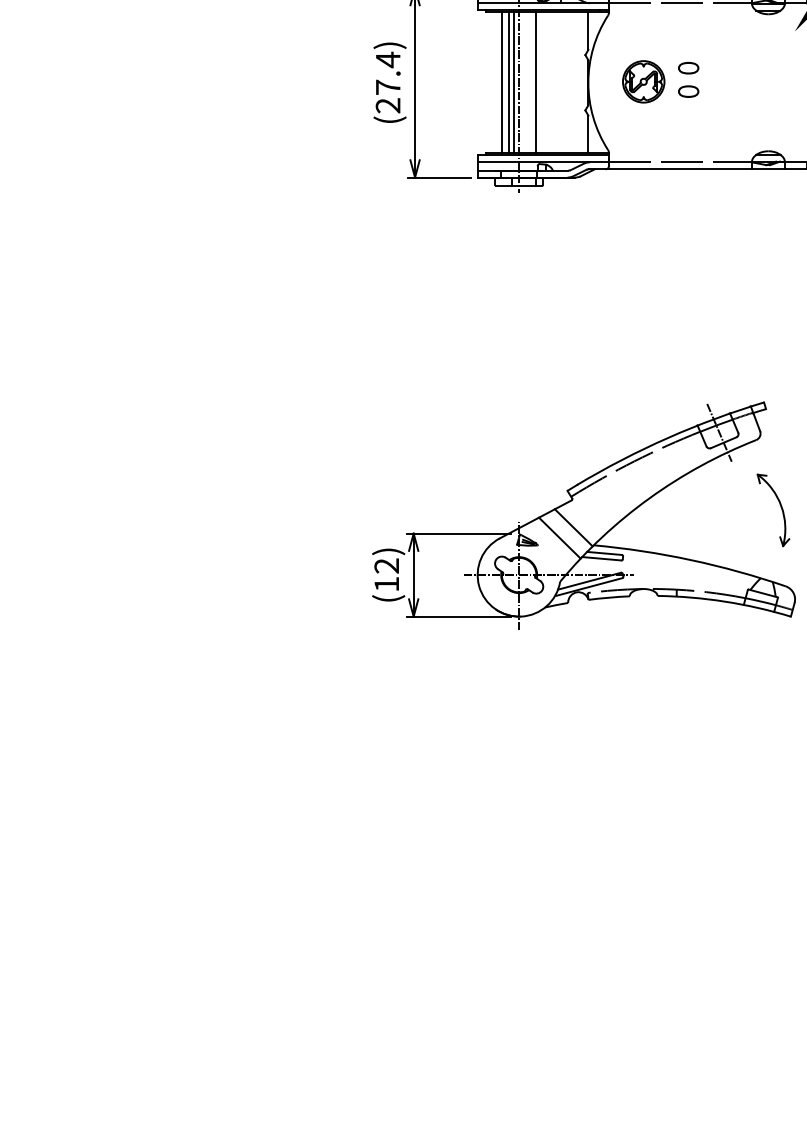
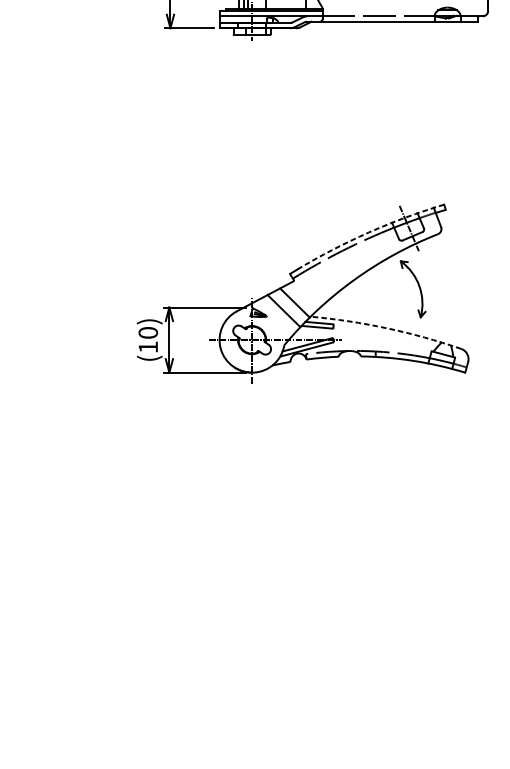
arc: (667, 438) -> (368, 232), solid -> dashed
part: (780, 507) -> (418, 287), moved
arc: (690, 560) -> (386, 328), solid -> dashed
text: (386, 565) -> (148, 332), (12) -> (10)

